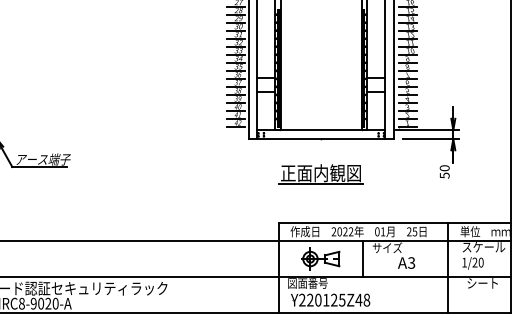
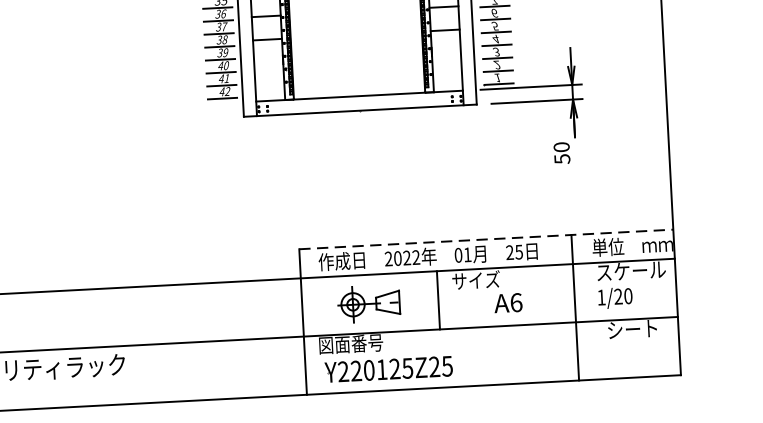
part: (320, 174) -> (362, 167), removed
line: (395, 222) -> (486, 238), solid -> dashed
text: (411, 262) -> (516, 301), A3 -> A6
text: (362, 299) -> (440, 365), Y220125Z48 -> Y220125Z25

